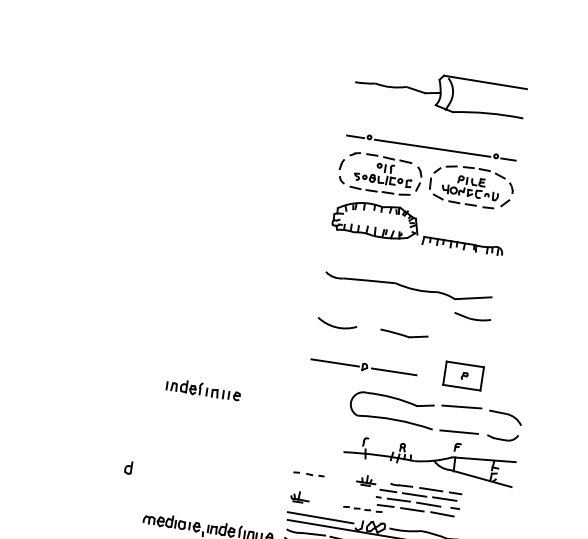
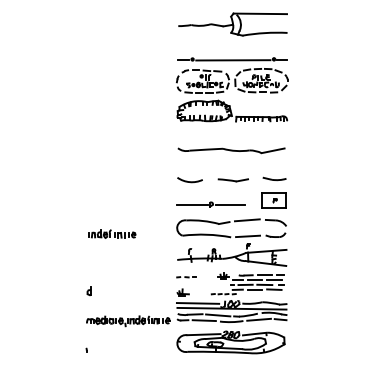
part: (472, 316) -> (274, 178), moved
part: (432, 437) -> (231, 242), moved
part: (127, 466) -> (88, 290), moved

